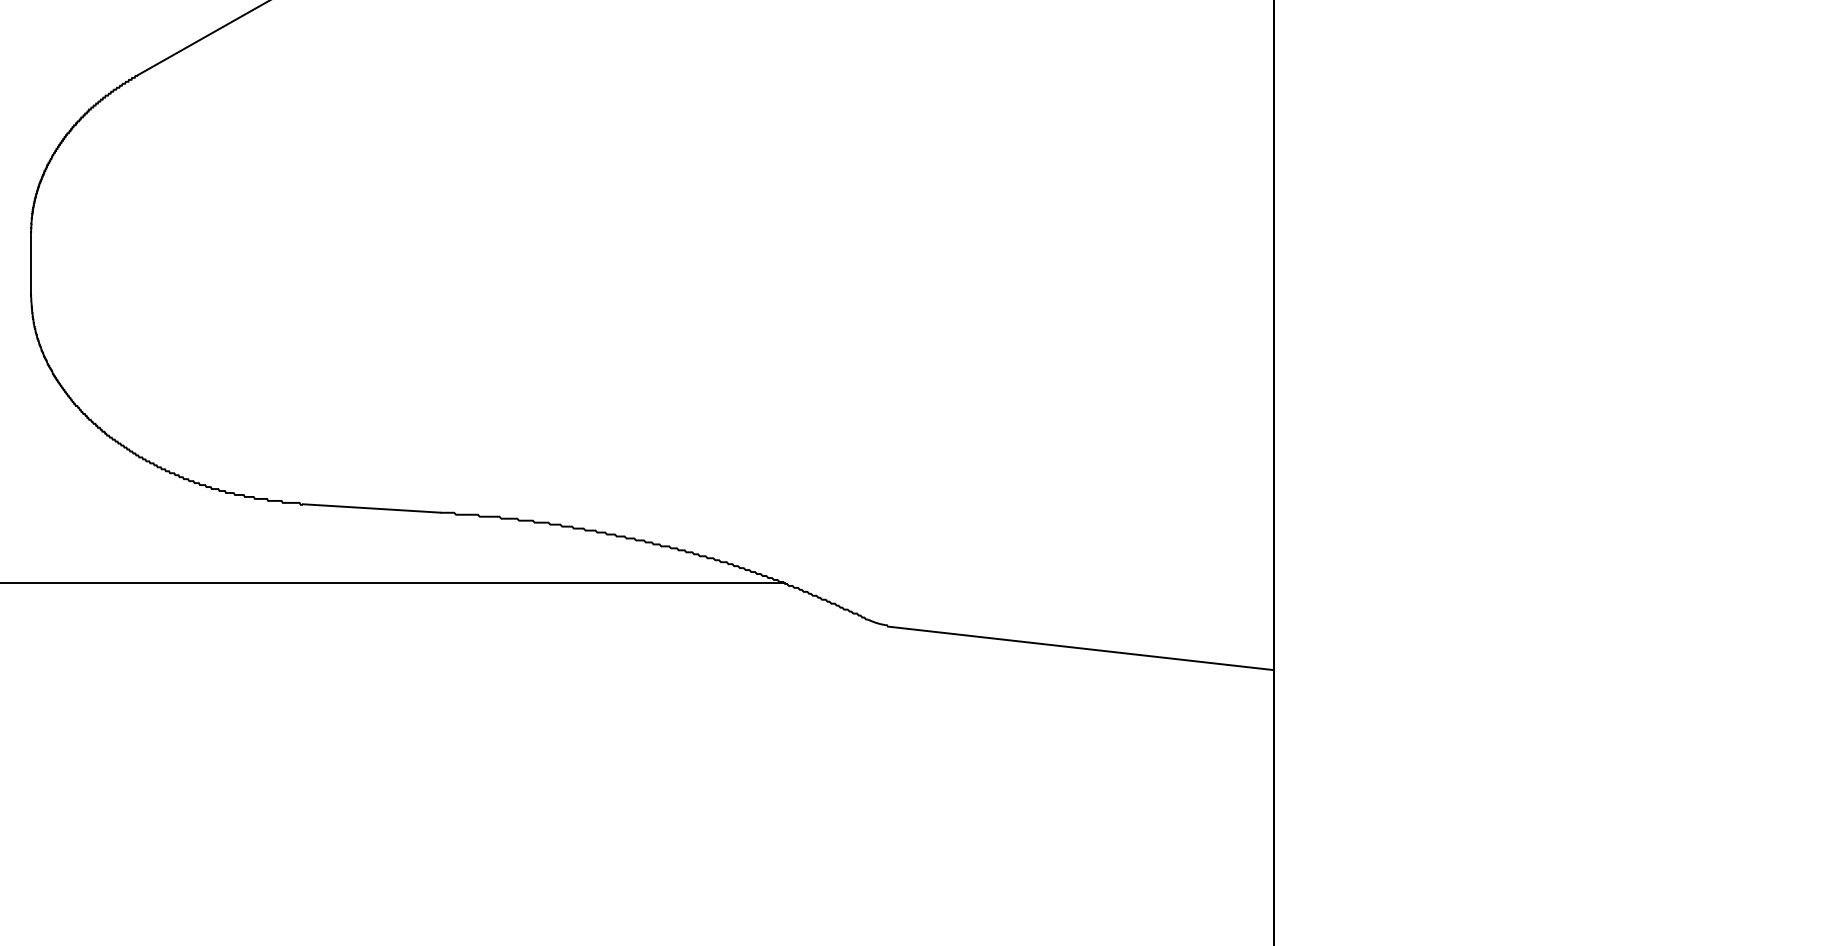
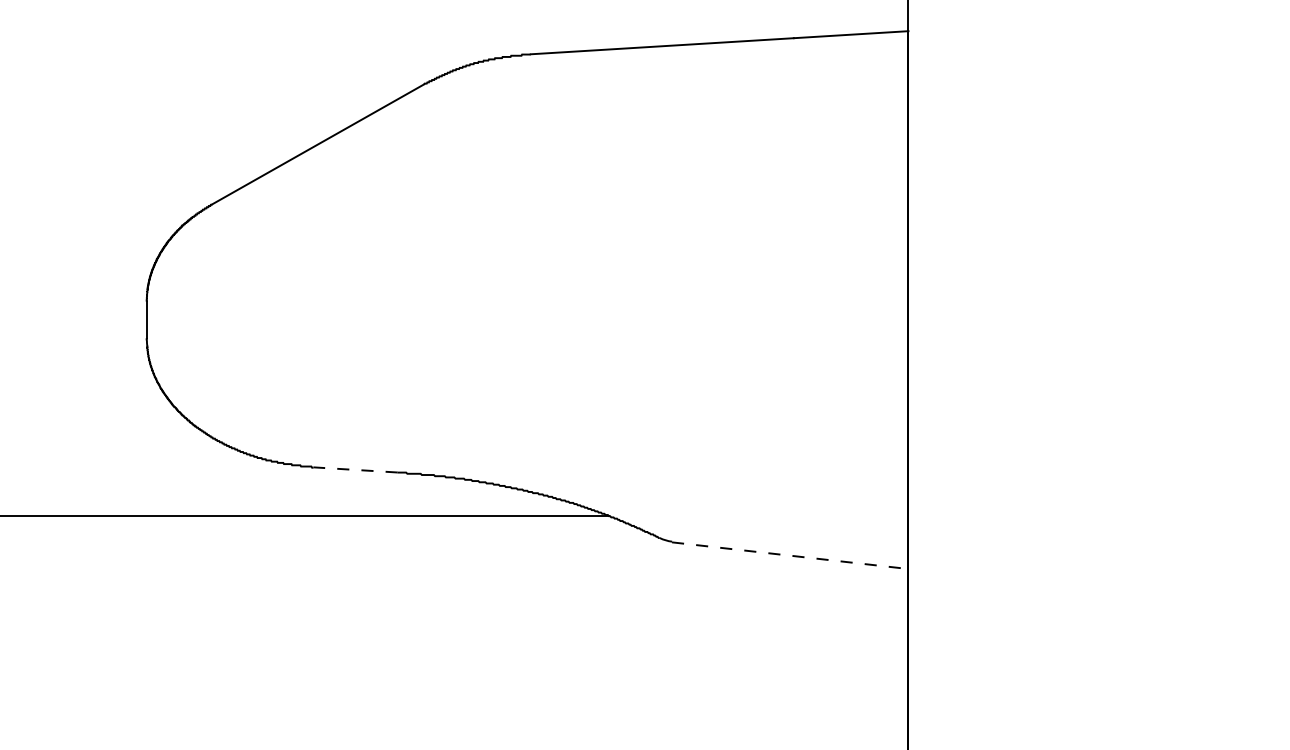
line: (371, 507) -> (355, 469), solid -> dashed
line: (1081, 648) -> (790, 555), solid -> dashed

